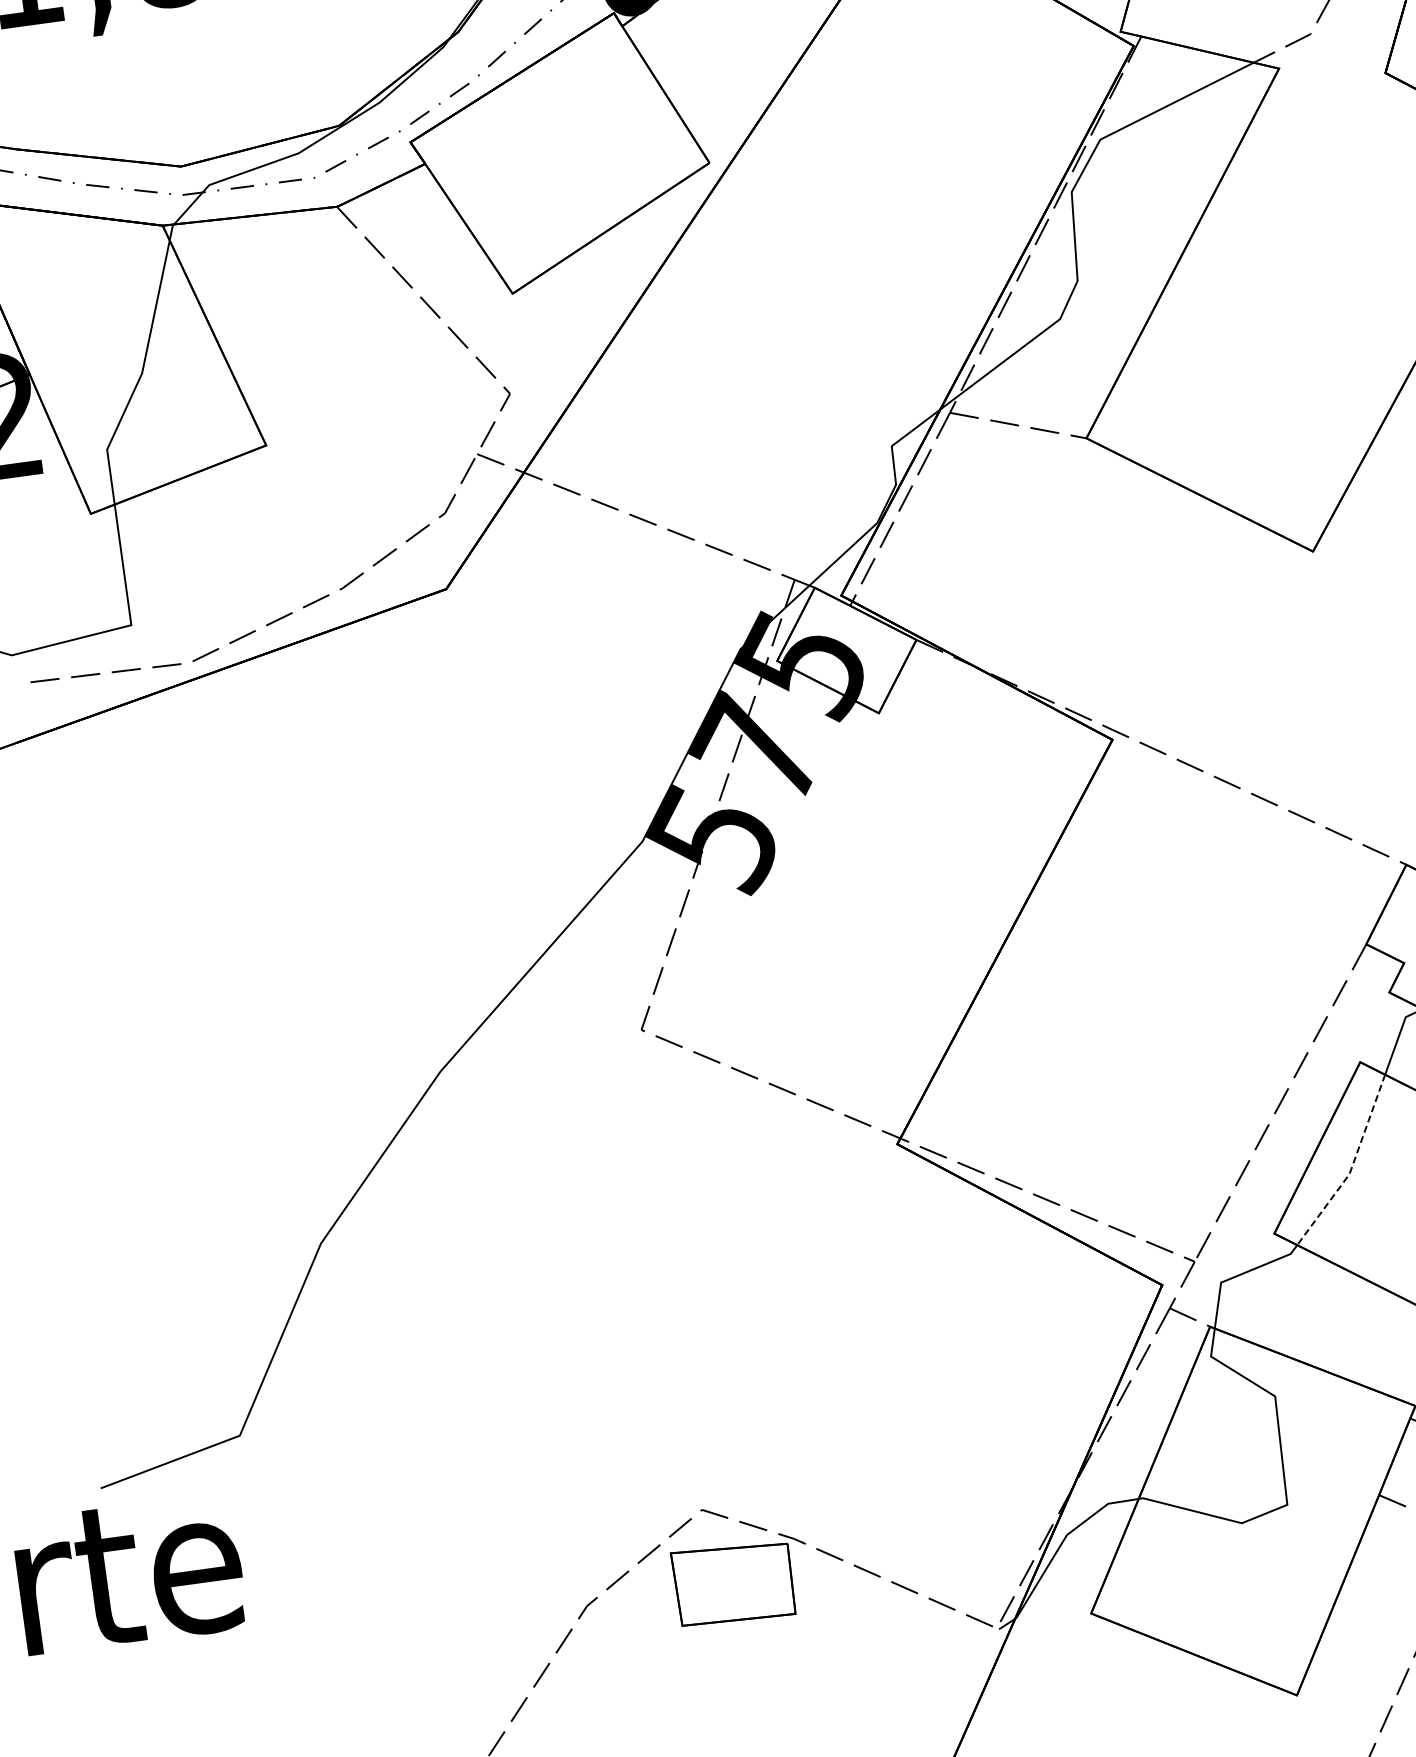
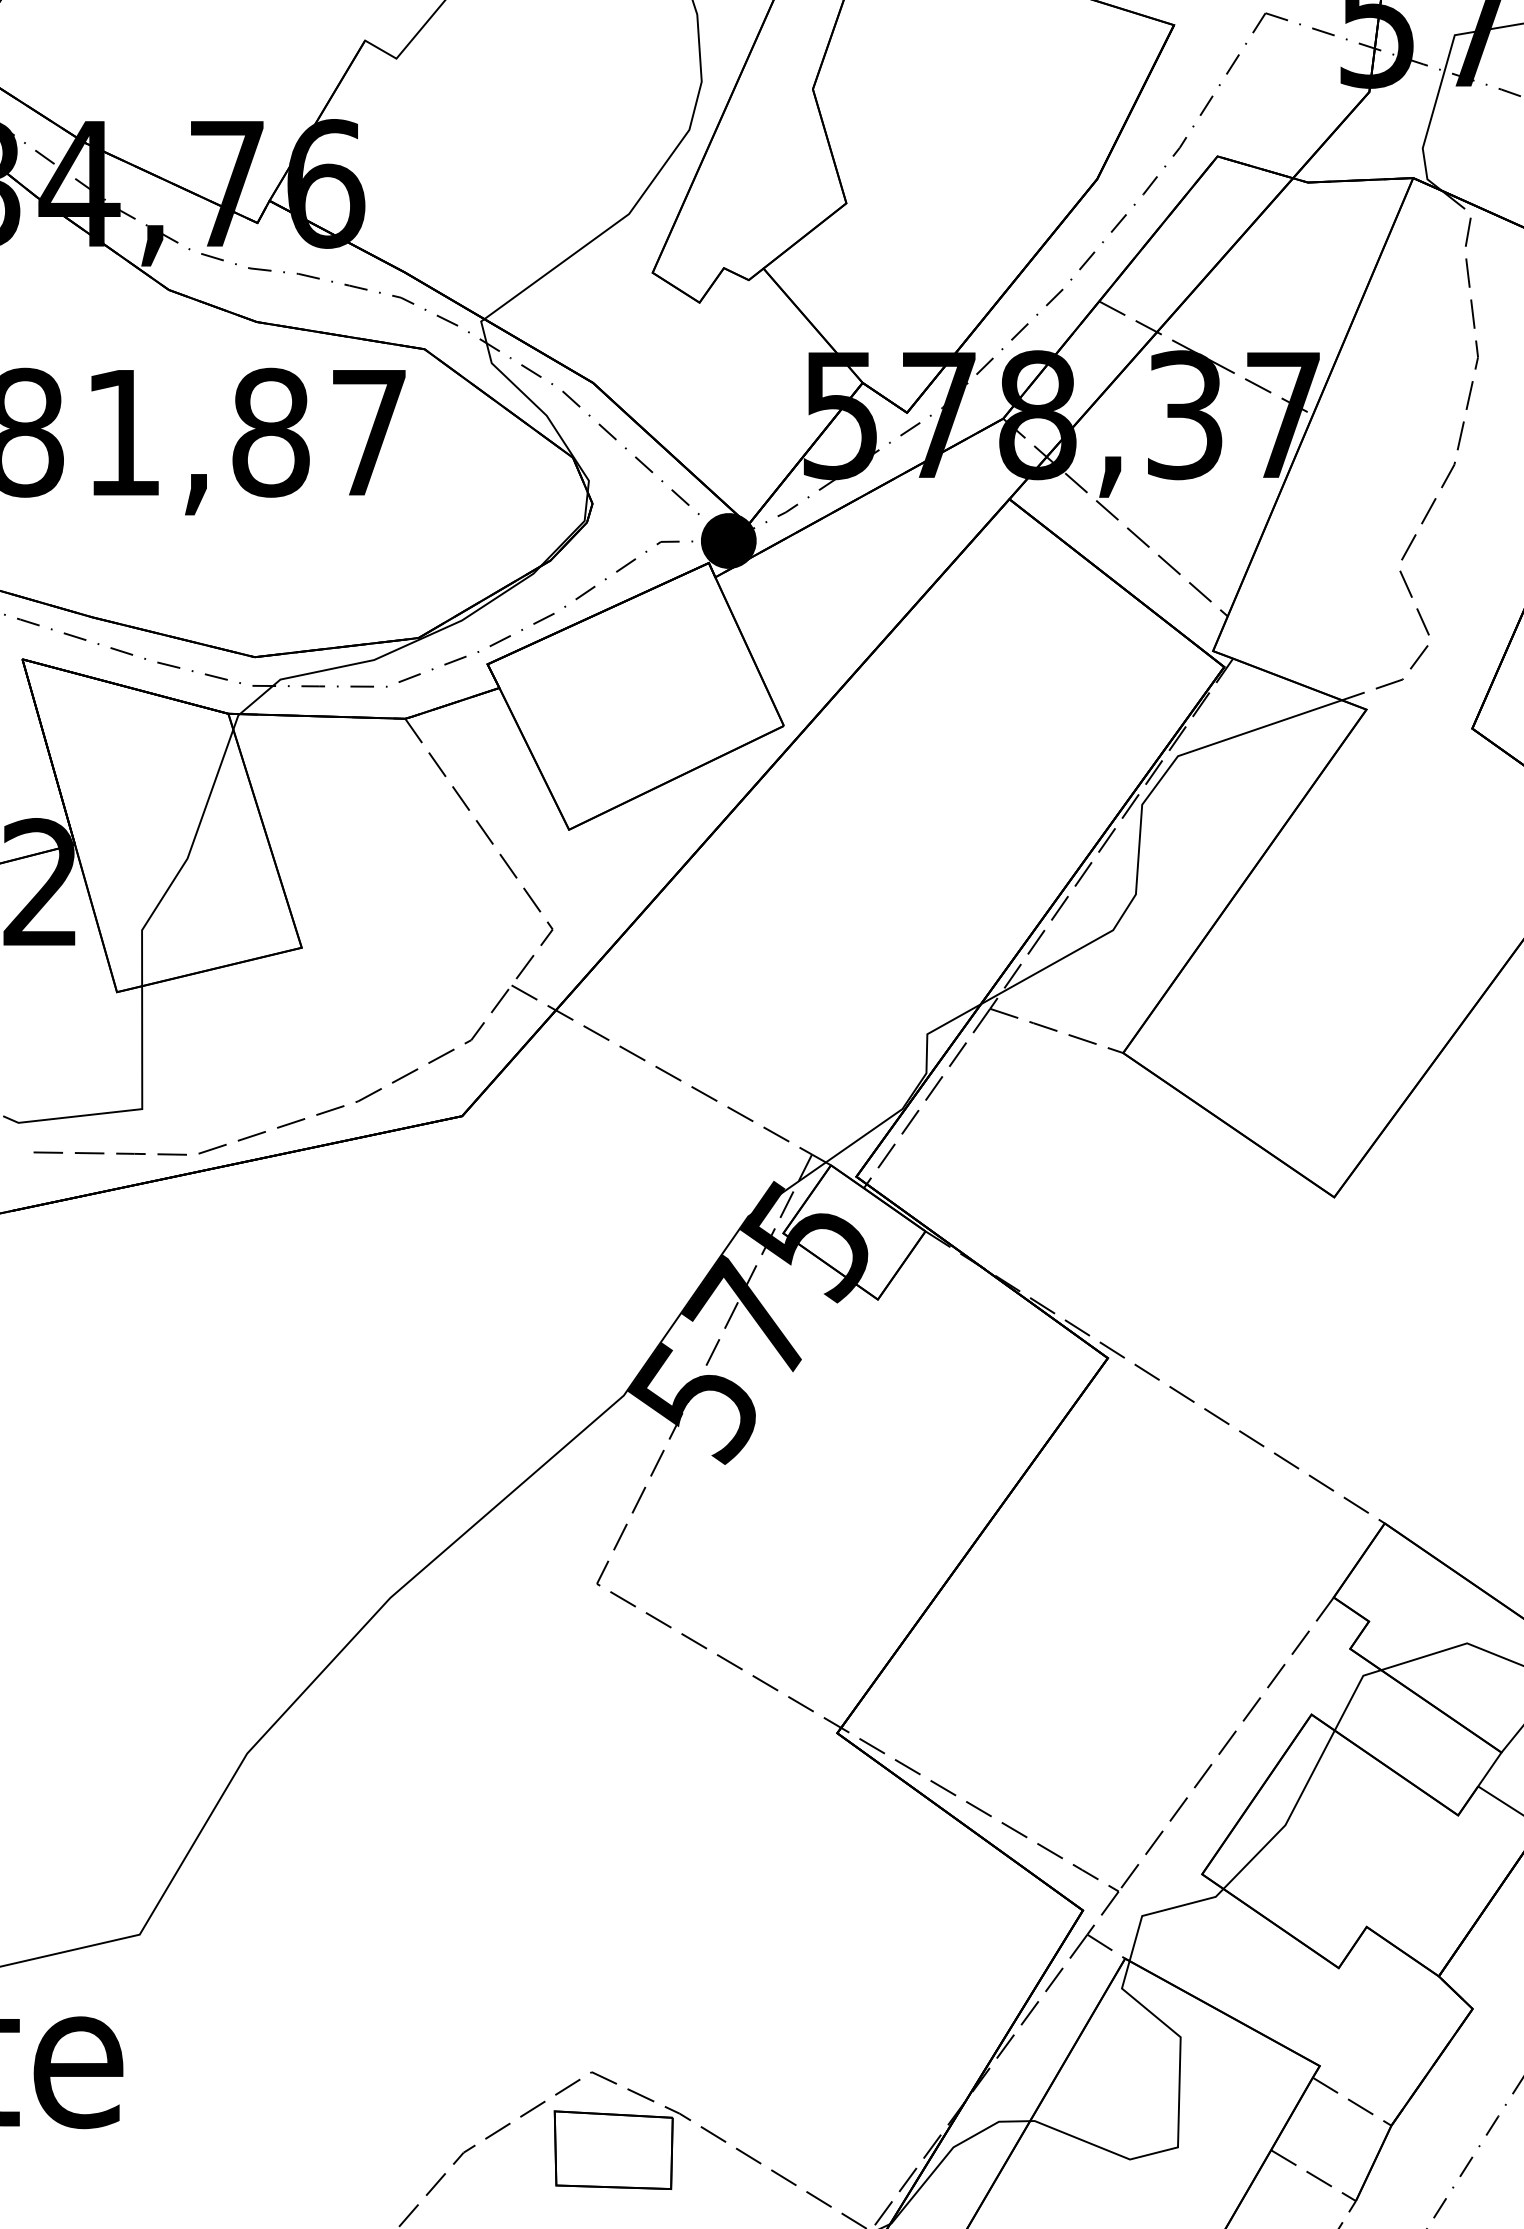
line: (1352, 1167) -> (1289, 1818), dashed -> solid

